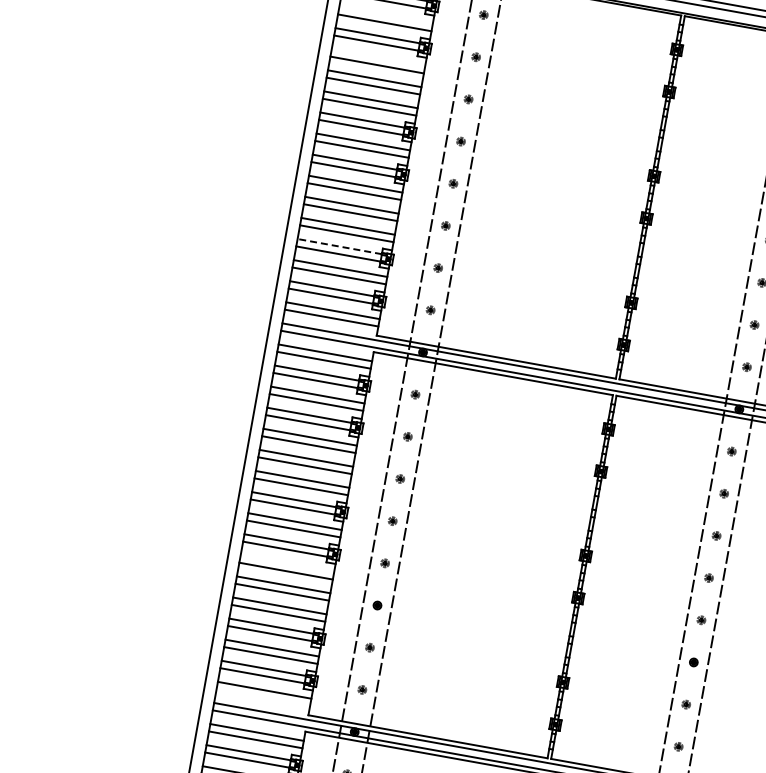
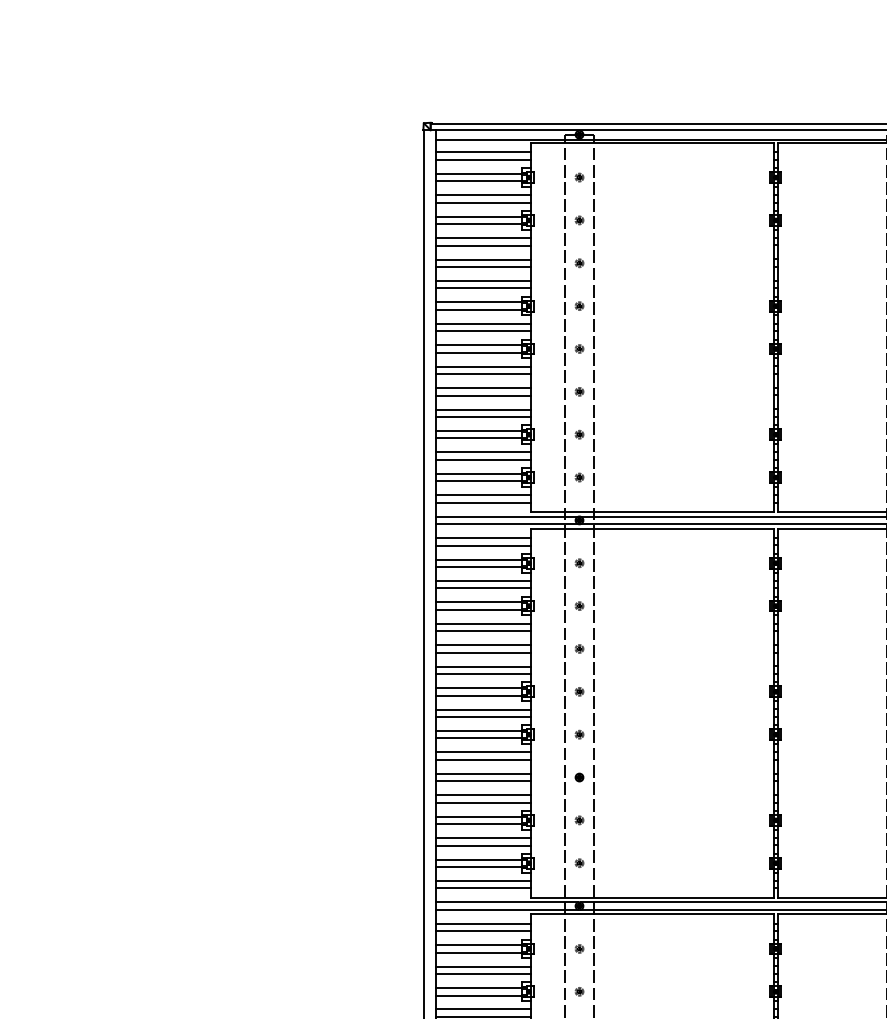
line: (386, 15) -> (483, 195), added
line: (378, 58) -> (483, 238), added
line: (339, 246) -> (478, 430), dashed -> solid
line: (287, 563) -> (483, 752), added
line: (263, 697) -> (483, 888), added

